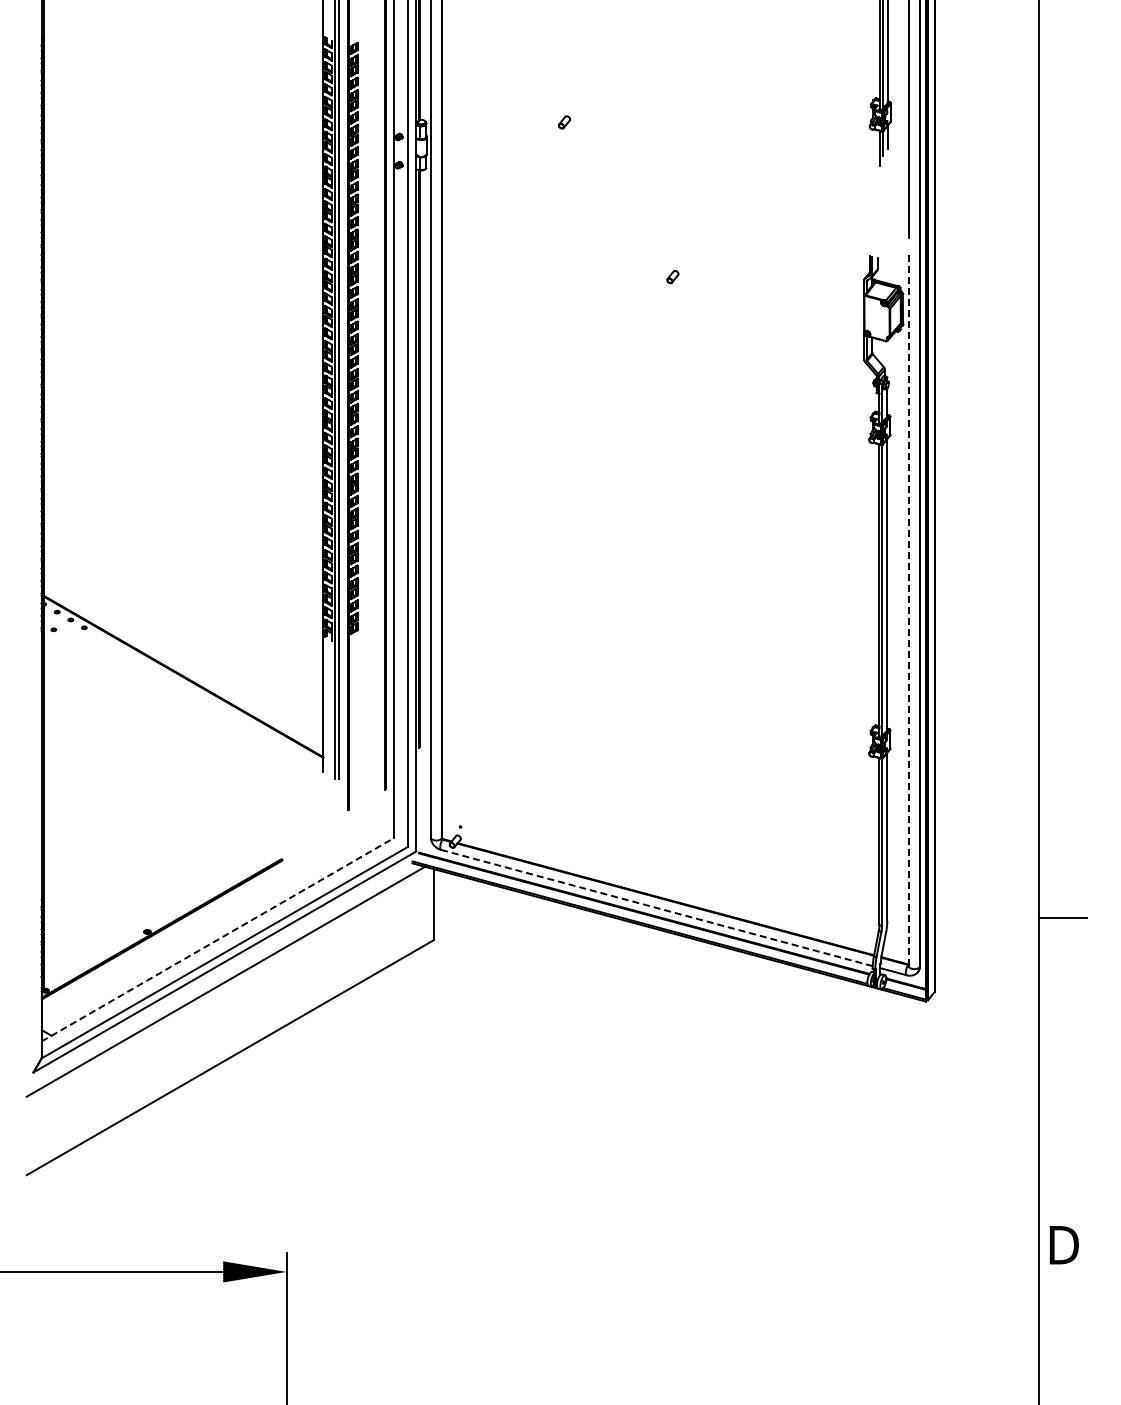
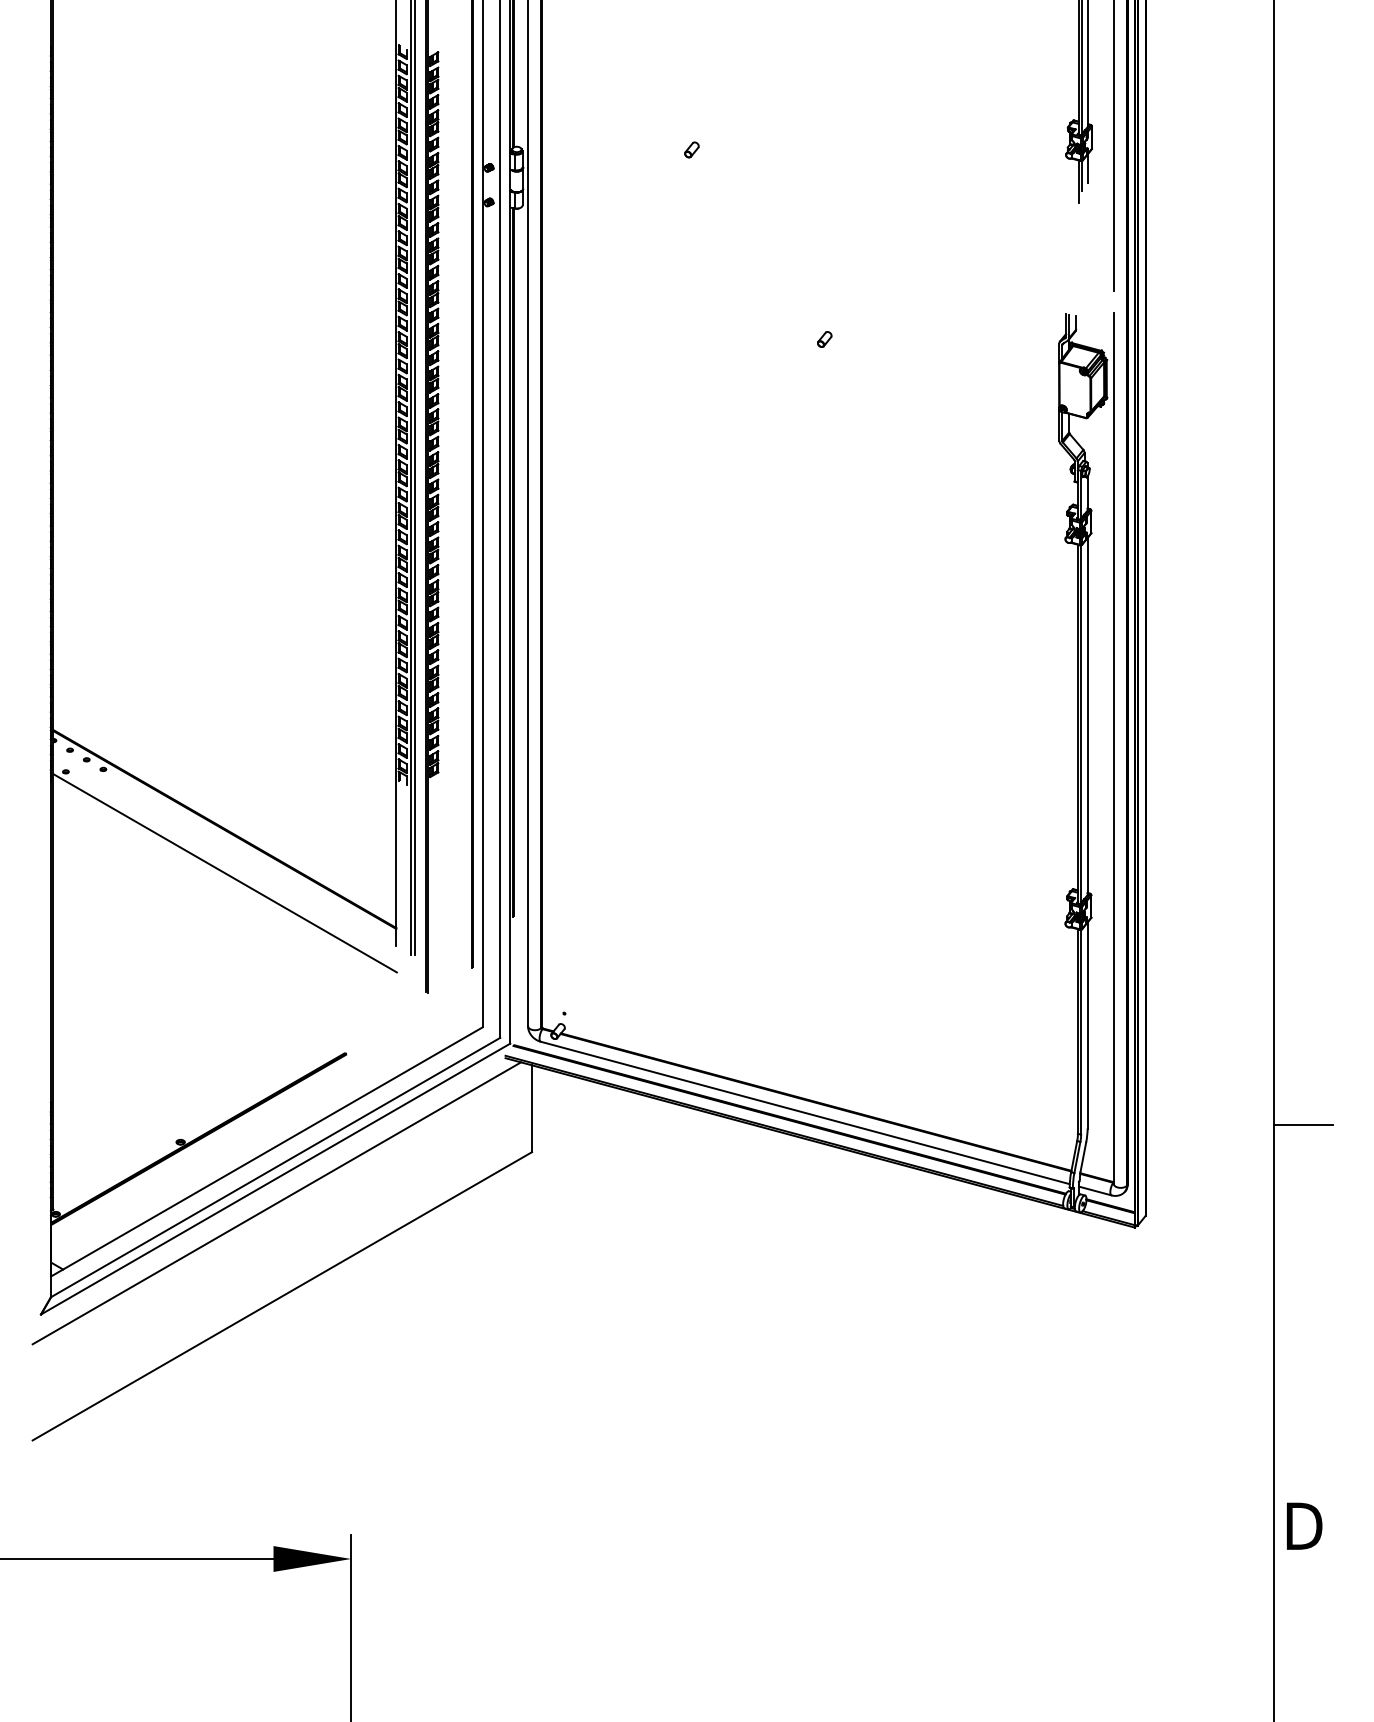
line: (908, 611) -> (1113, 749), dashed -> solid
line: (183, 712) -> (224, 873), added
line: (657, 908) -> (805, 1113), dashed -> solid
line: (218, 939) -> (267, 1151), dashed -> solid

